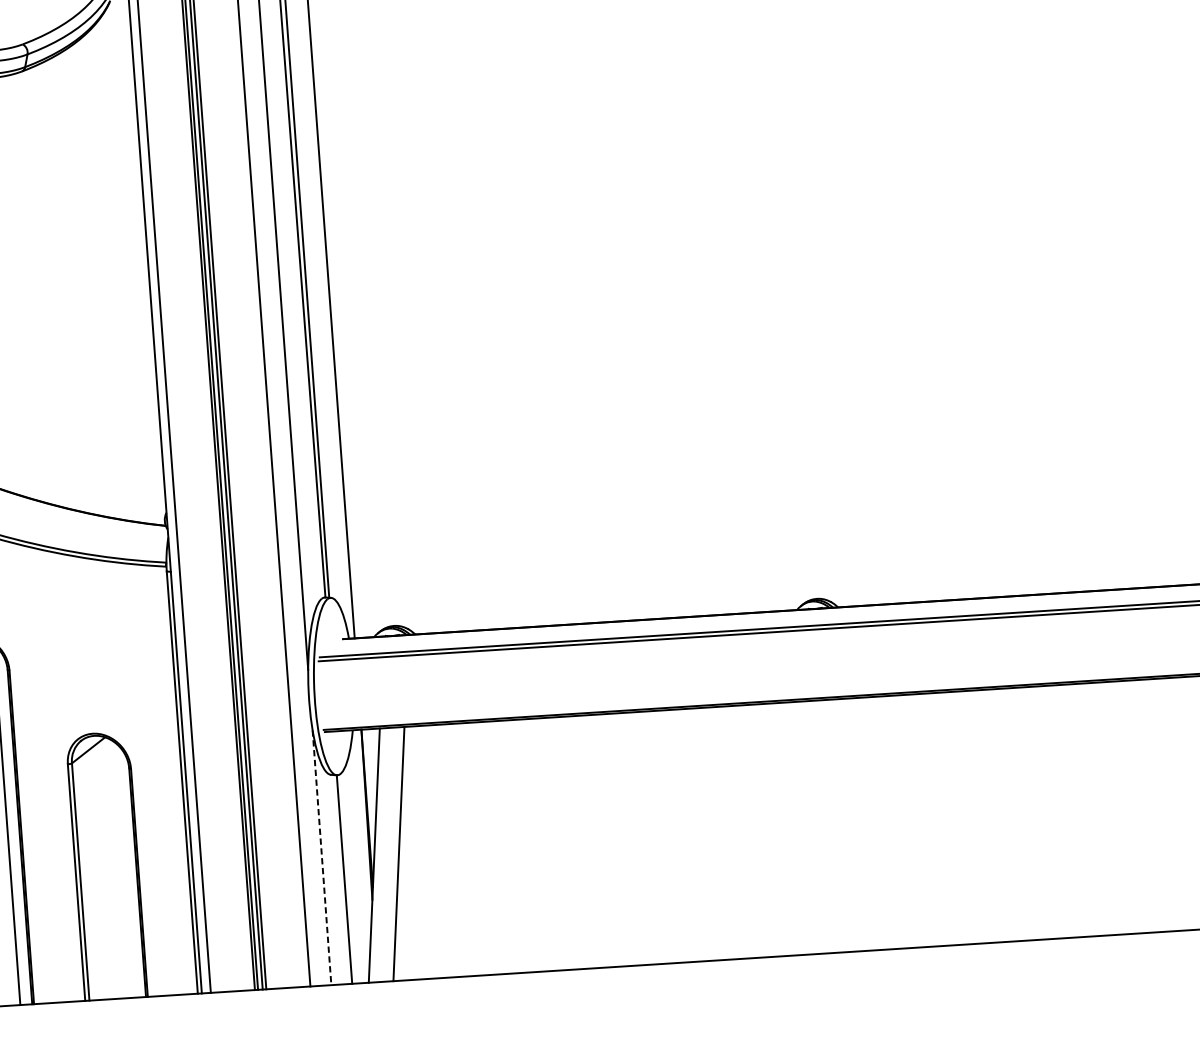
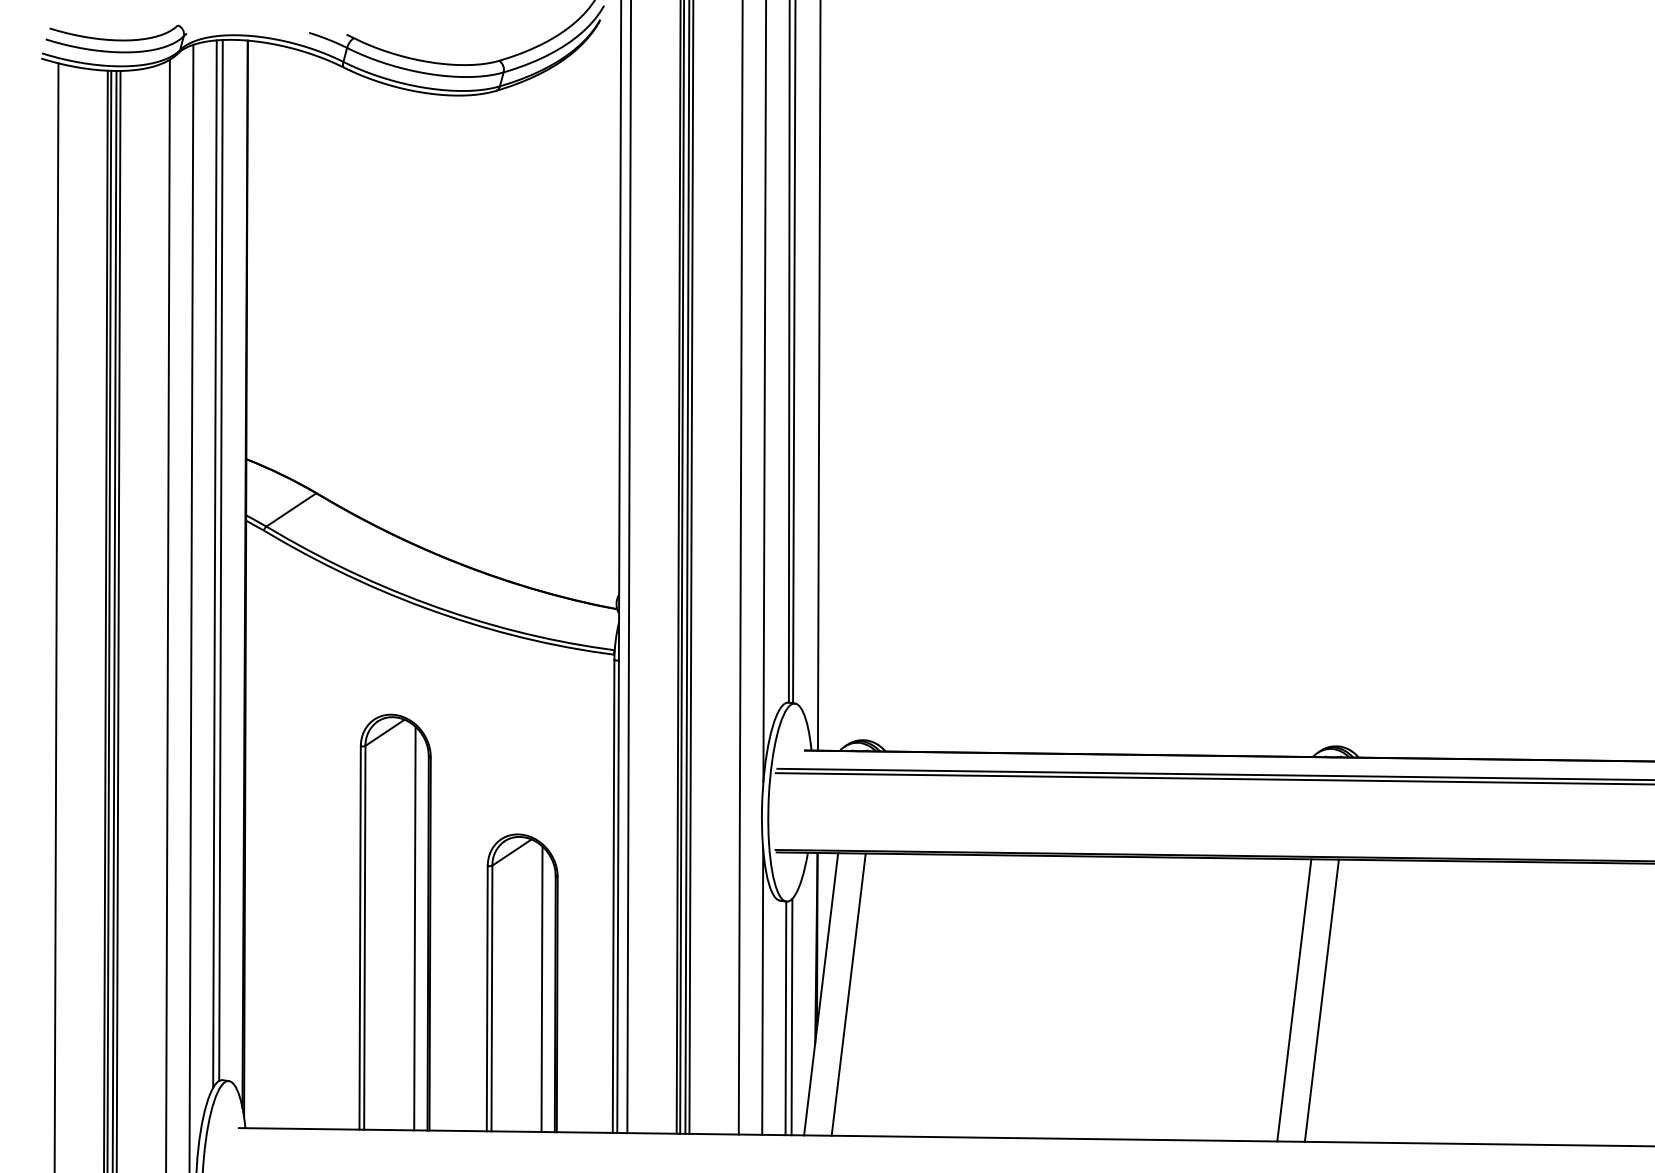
line: (821, 826) -> (1321, 1000), added
line: (797, 828) -> (1294, 1000), added
line: (321, 858) -> (762, 992), dashed -> solid
line: (124, 870) -> (541, 989), added
line: (349, 877) -> (791, 1016), added

